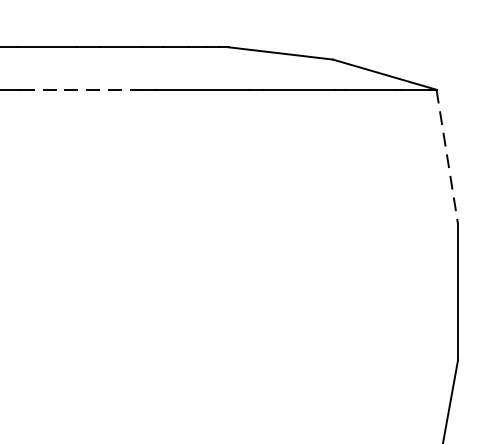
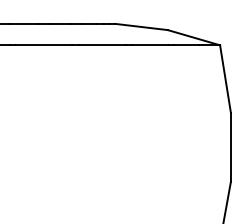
line: (86, 90) -> (43, 45), dashed -> solid
line: (447, 157) -> (225, 79), dashed -> solid

